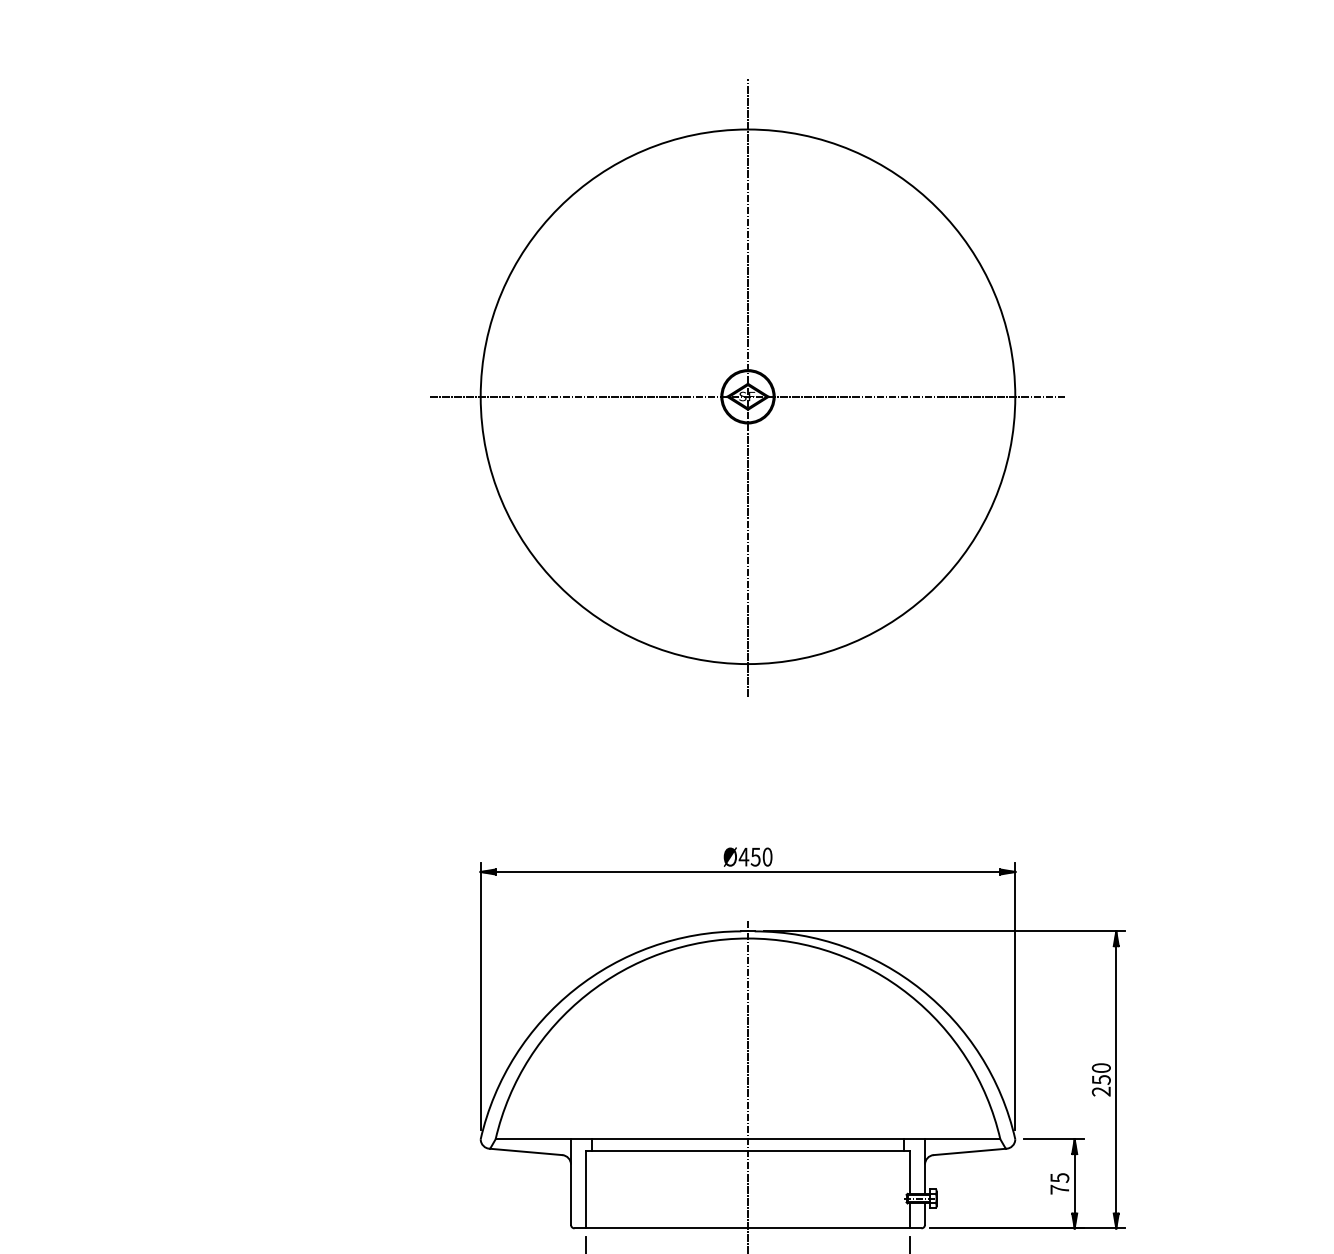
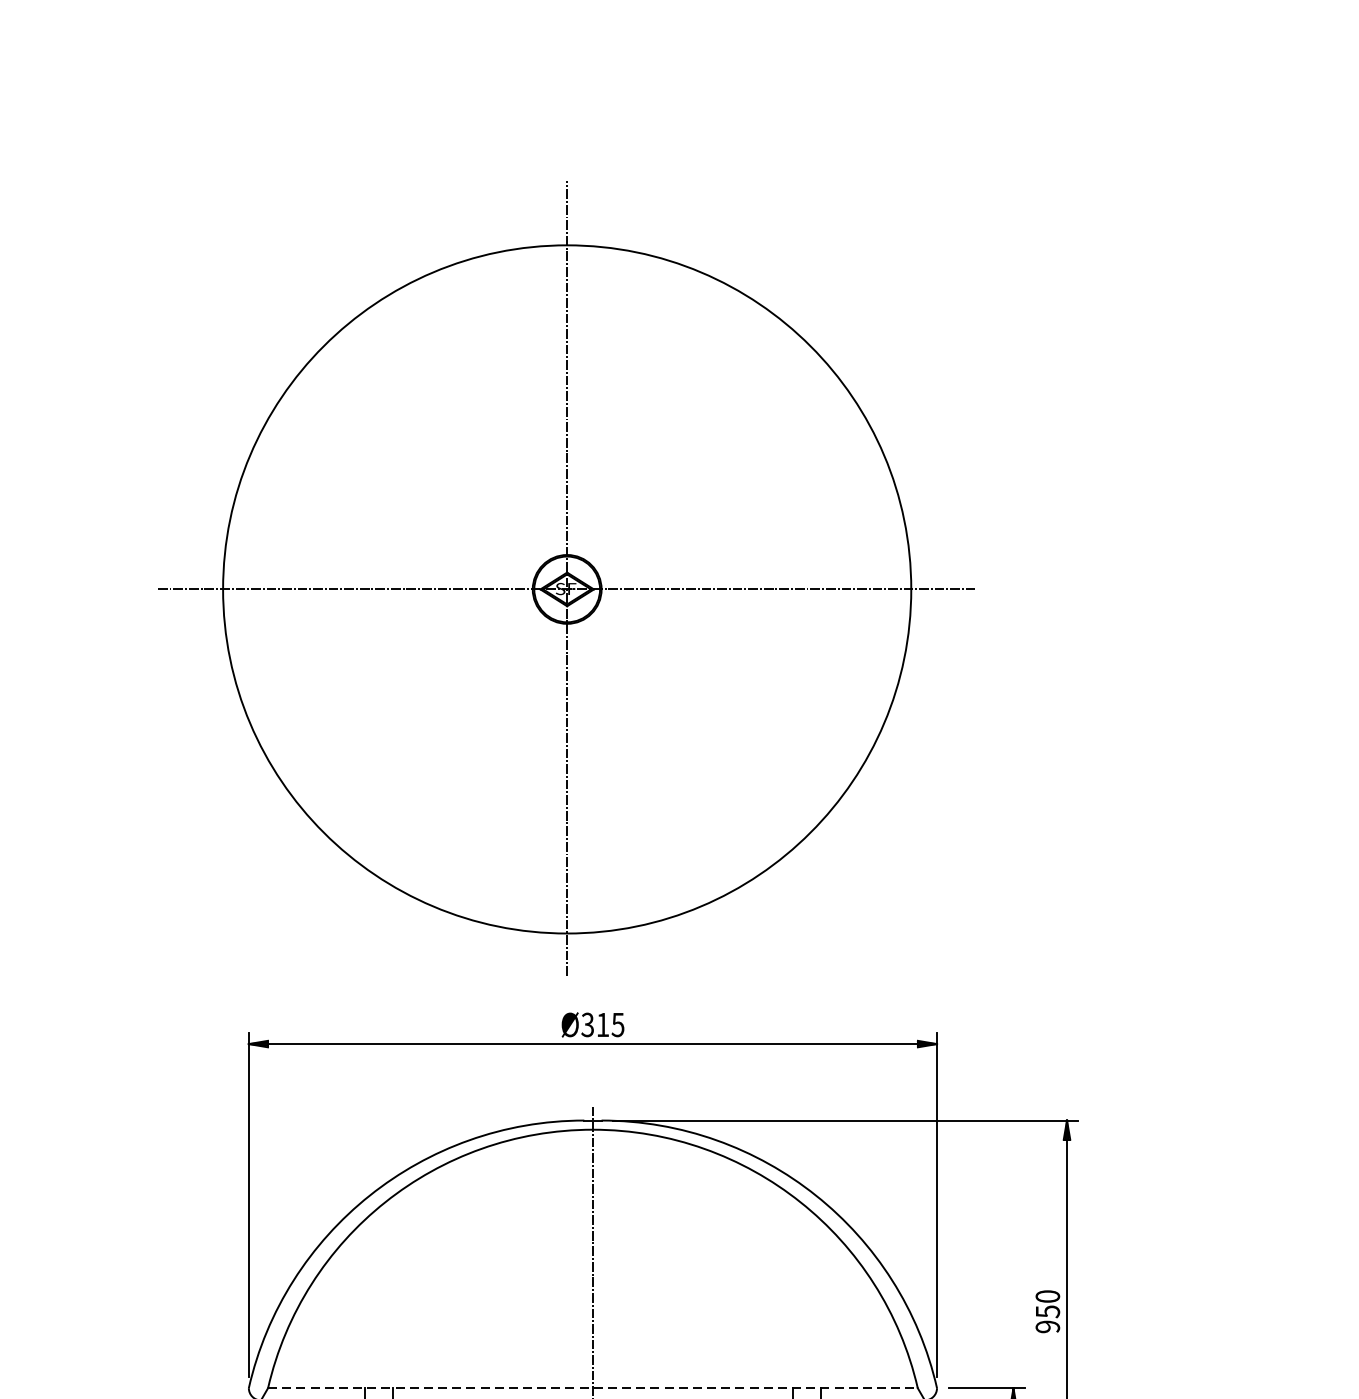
part: (747, 387) -> (566, 577), moved
text: (755, 856) -> (602, 1024), Ø450 -> Ø315
text: (1101, 1091) -> (1047, 1326), 250 -> 950
line: (748, 1139) -> (593, 1388), solid -> dashed

